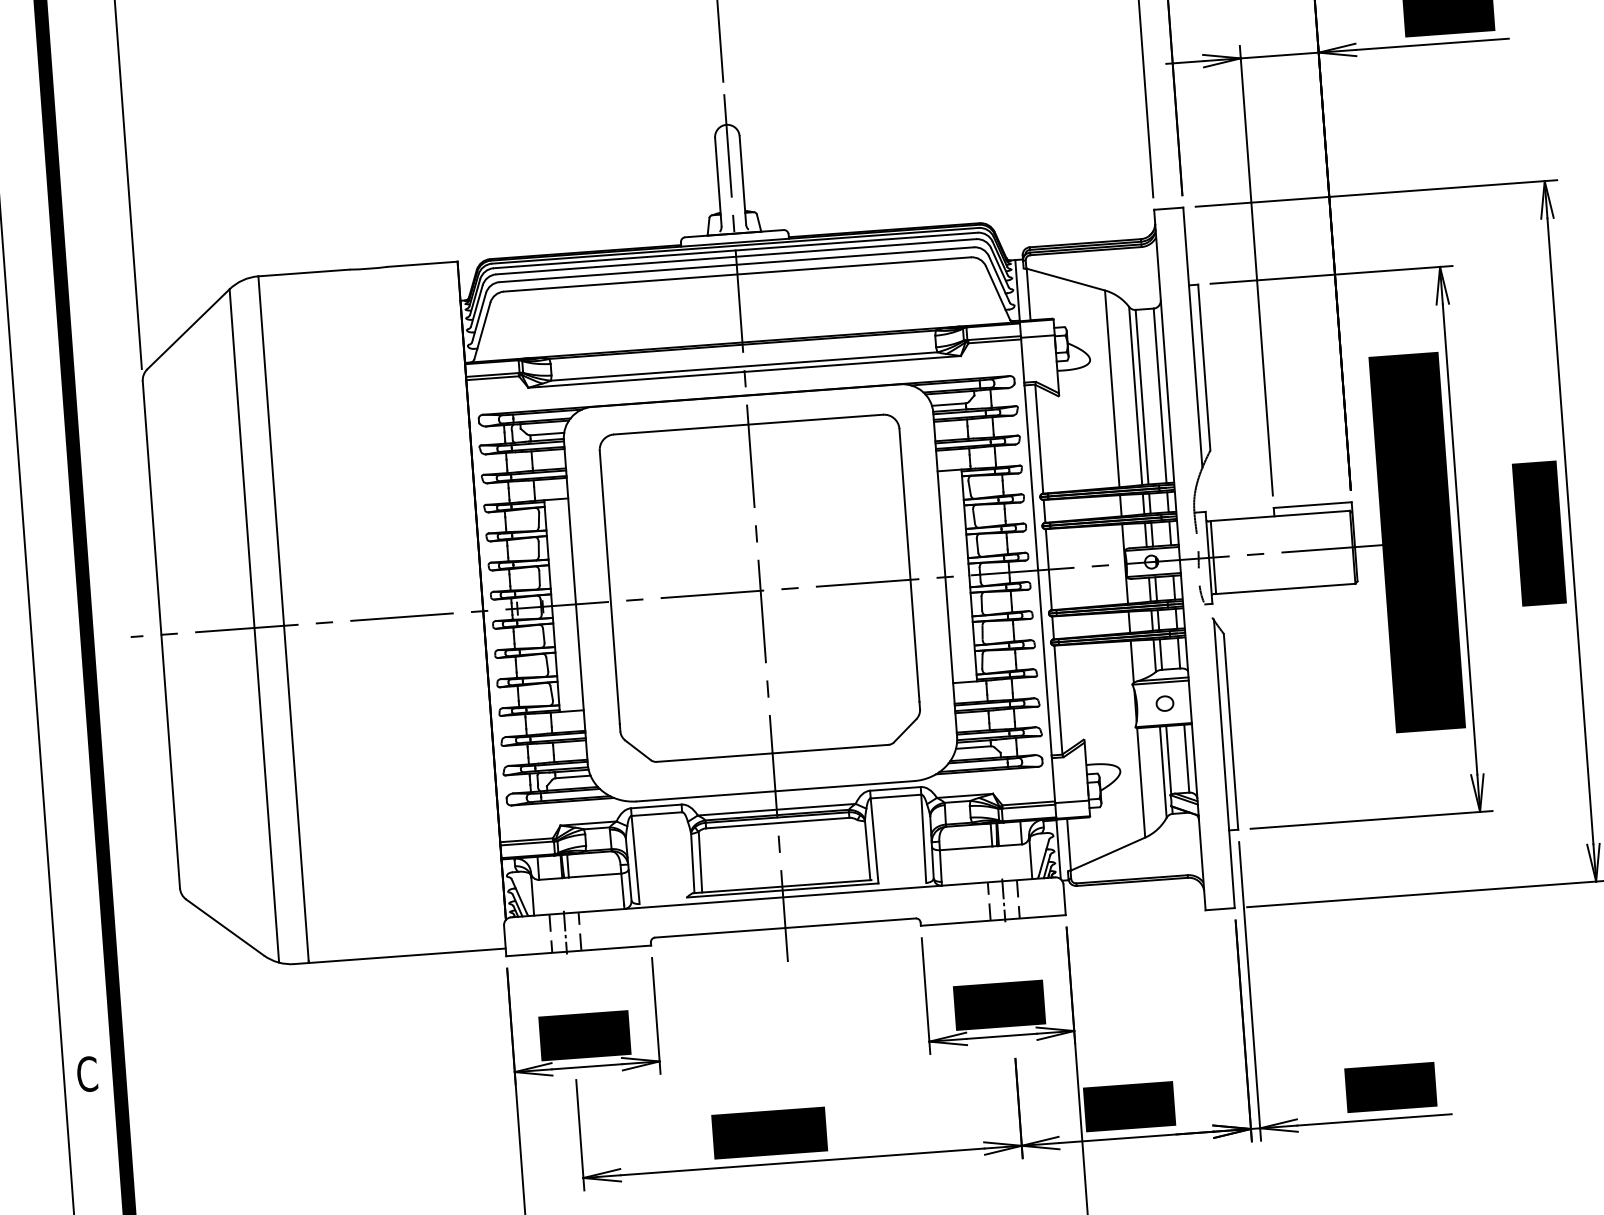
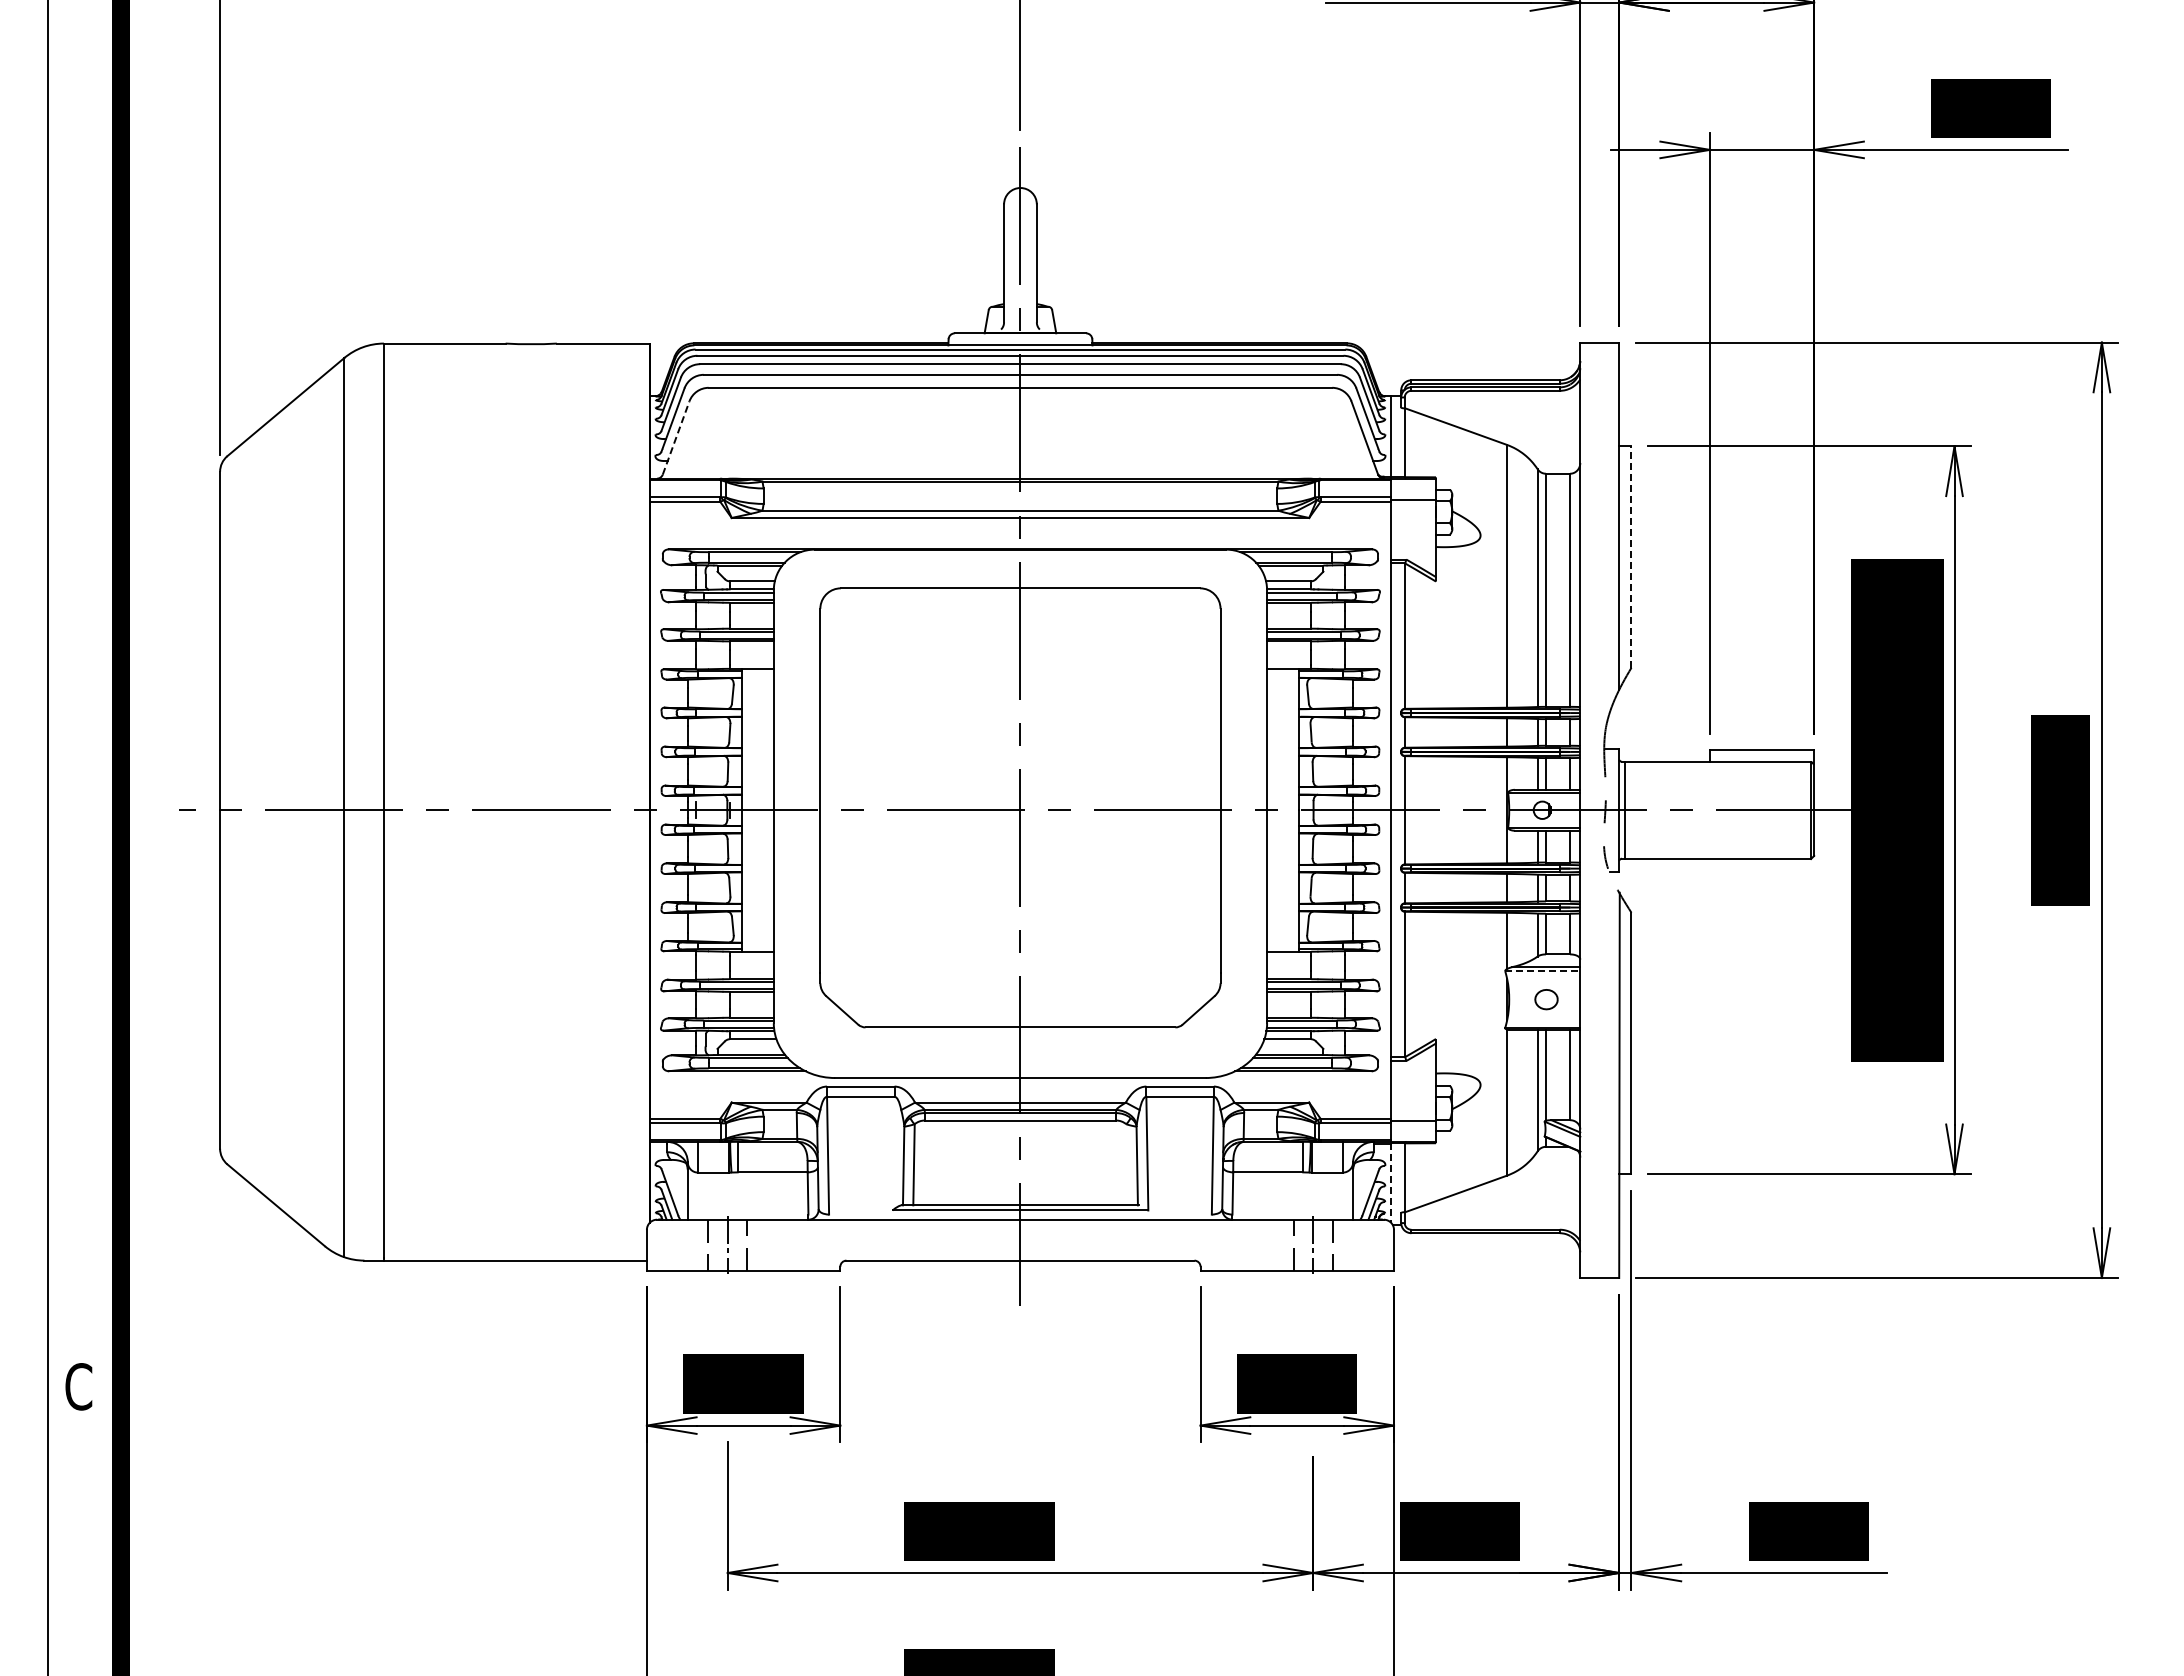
line: (482, 330) -> (676, 437), solid -> dashed
line: (1204, 367) -> (1631, 557), solid -> dashed
line: (1160, 682) -> (1542, 971), solid -> dashed
line: (1058, 849) -> (1390, 1182), solid -> dashed

